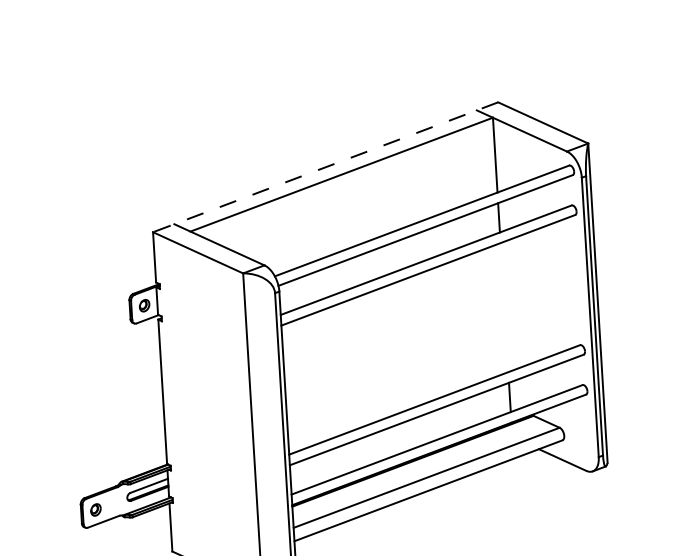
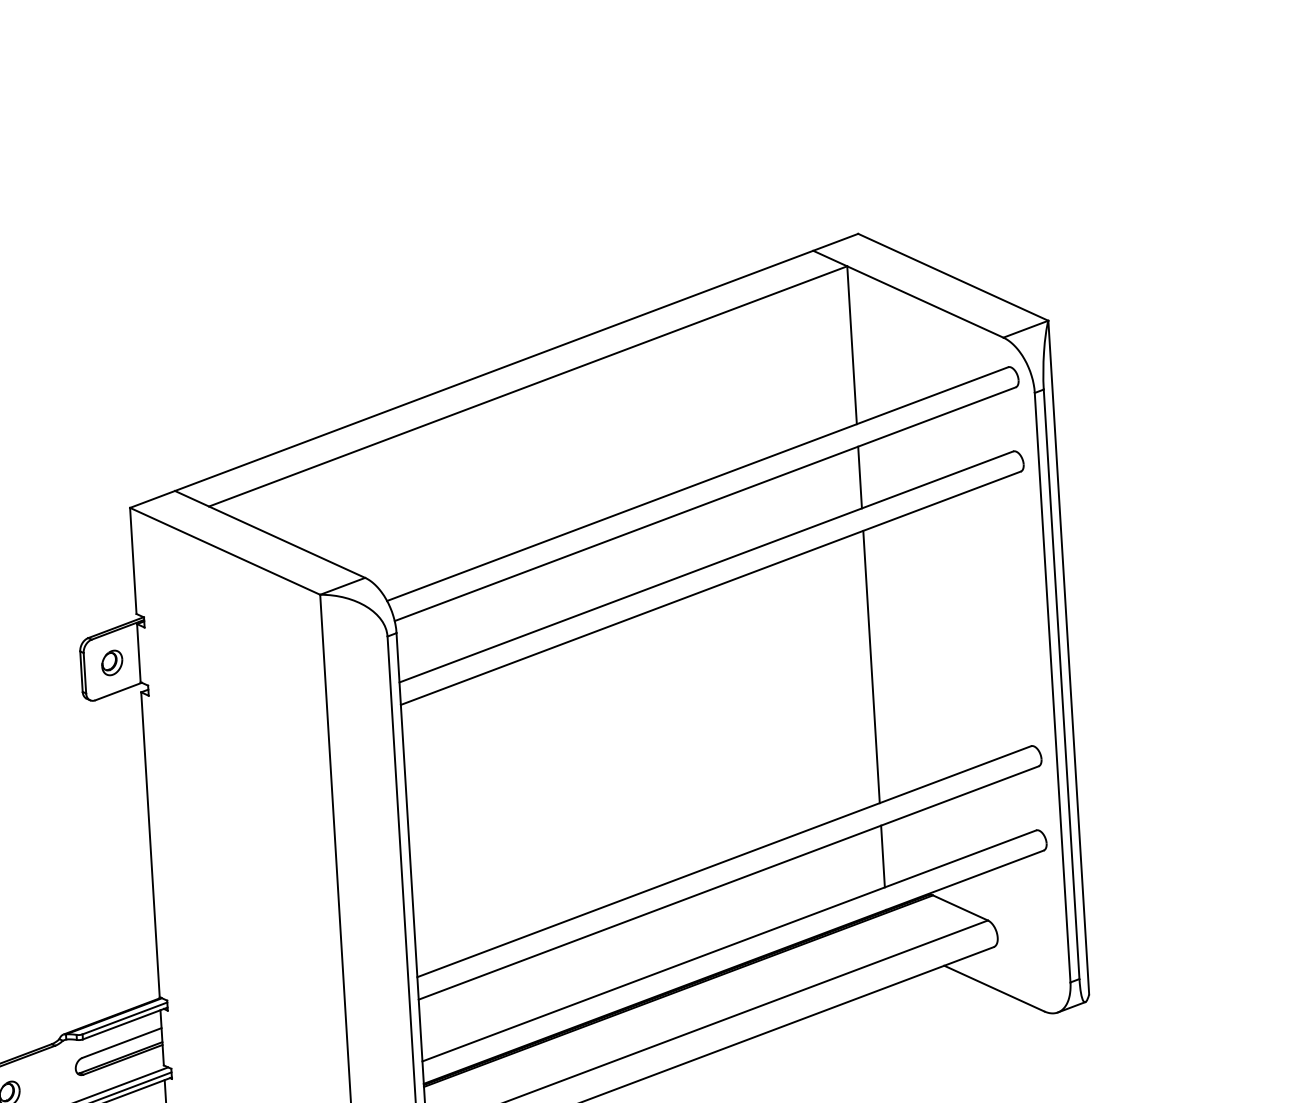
line: (325, 167) -> (493, 371), dashed -> solid
line: (504, 307) -> (871, 666), added

